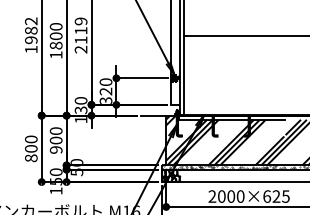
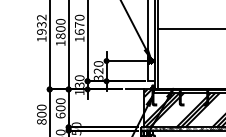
text: (31, 30) -> (41, 24), 1982 -> 1932
text: (80, 35) -> (79, 28), 2119 -> 1670
text: (55, 149) -> (60, 115), 900 -> 600

